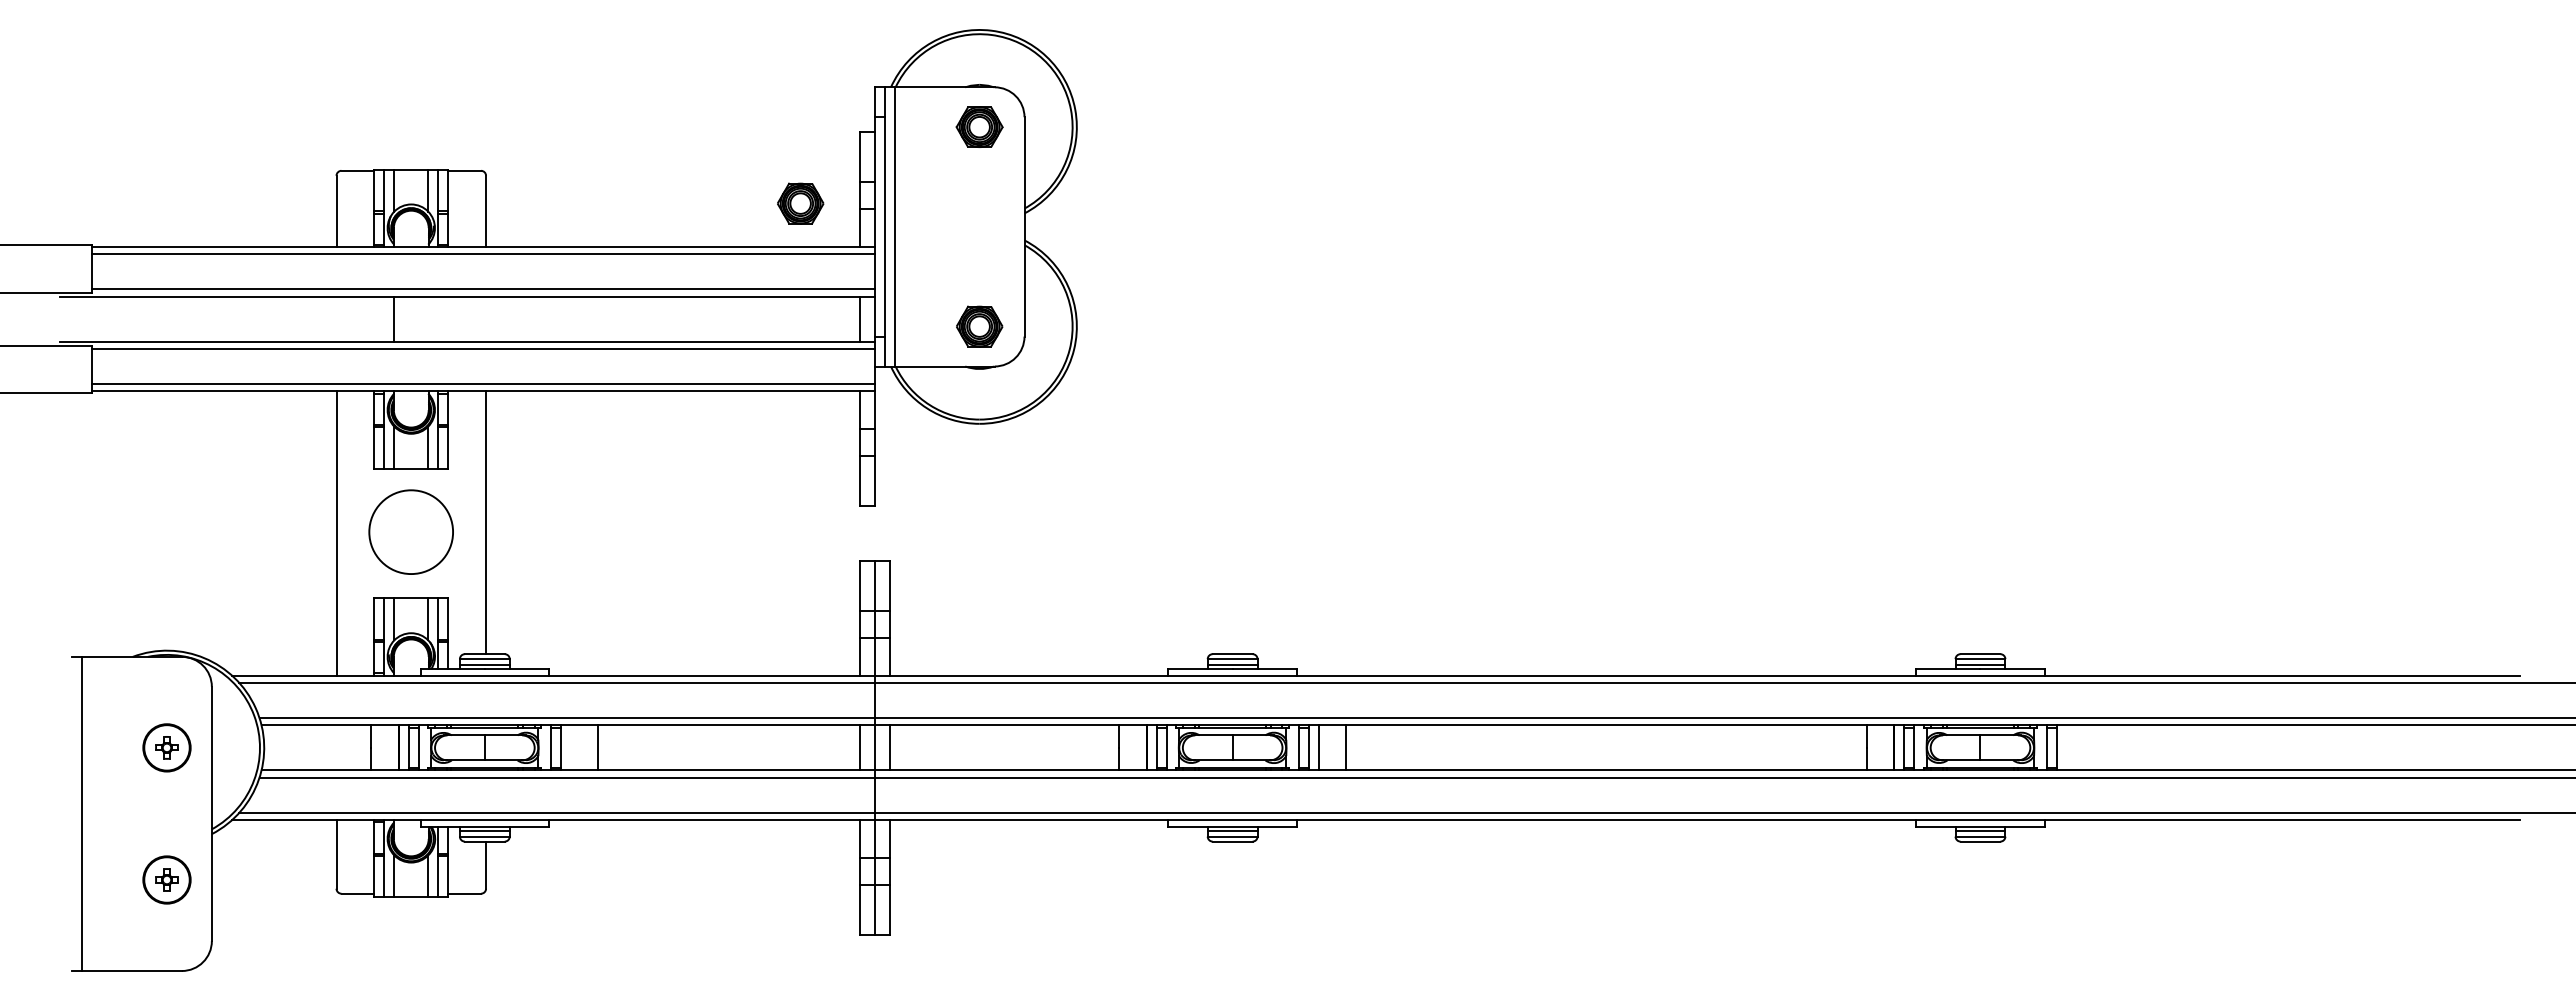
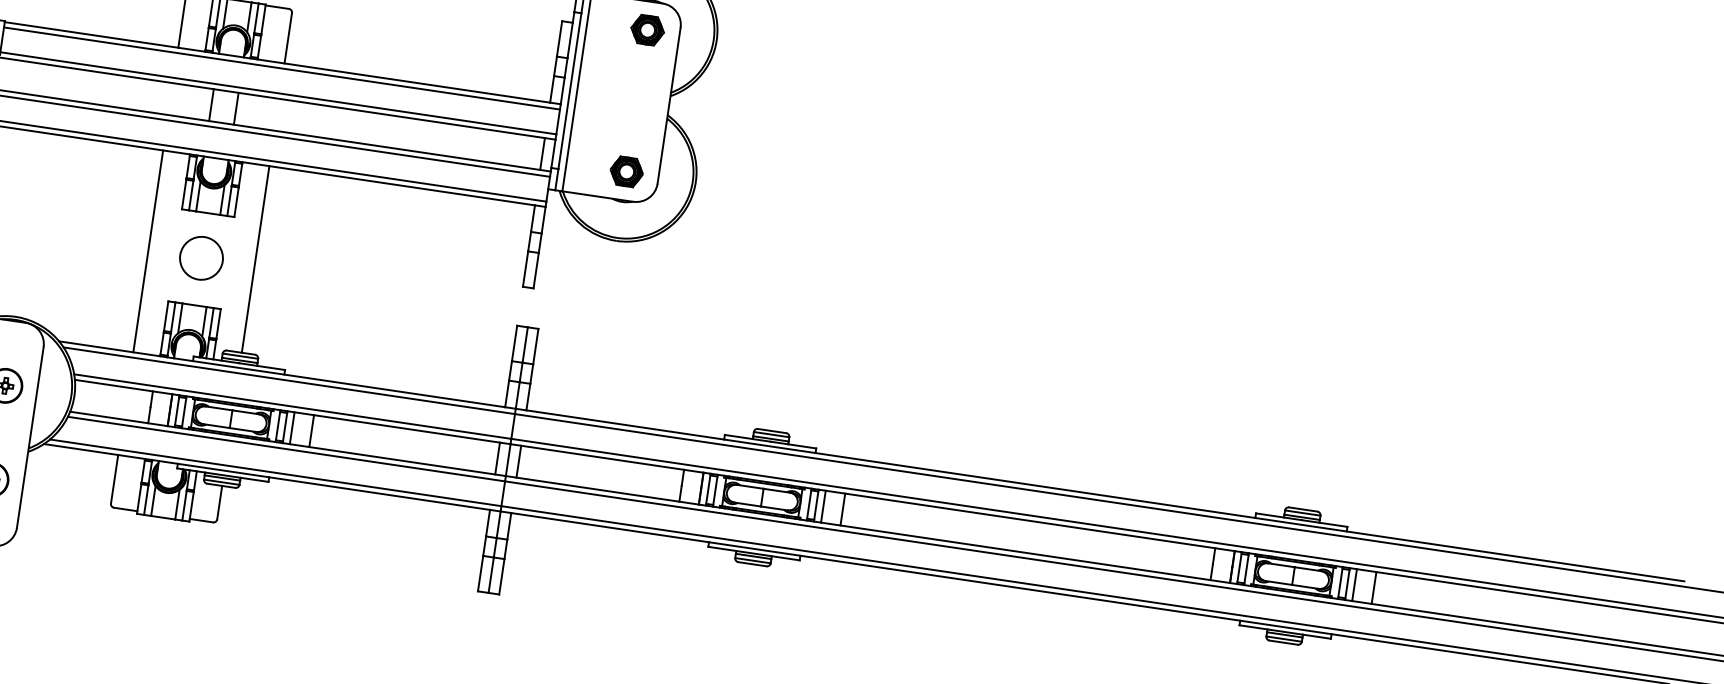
part: (800, 203) -> (512, 65), removed
line: (428, 318) -> (236, 108), added
circle: (411, 532) -> (201, 258), size x0.71
line: (570, 747) -> (292, 427), added
line: (2066, 747) -> (1354, 584), added
line: (2093, 747) -> (1373, 587), added

